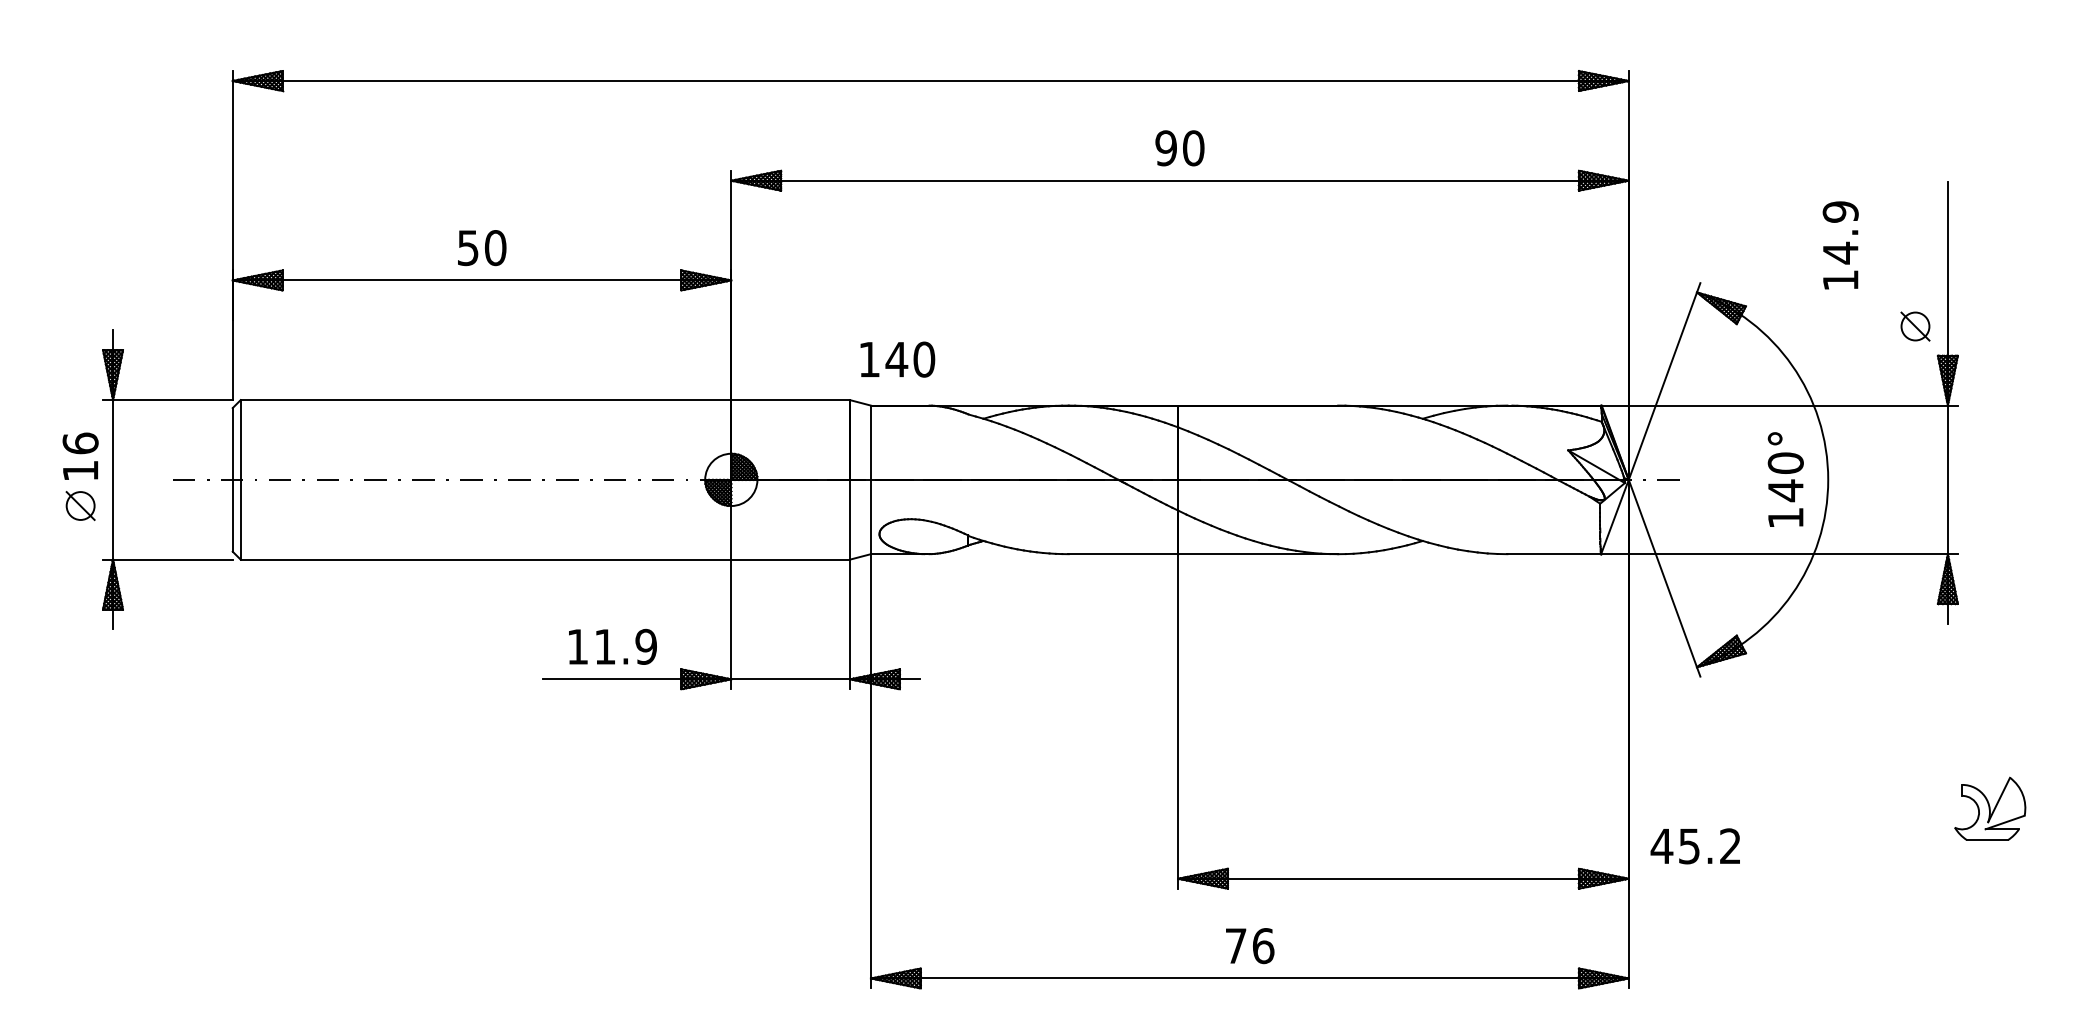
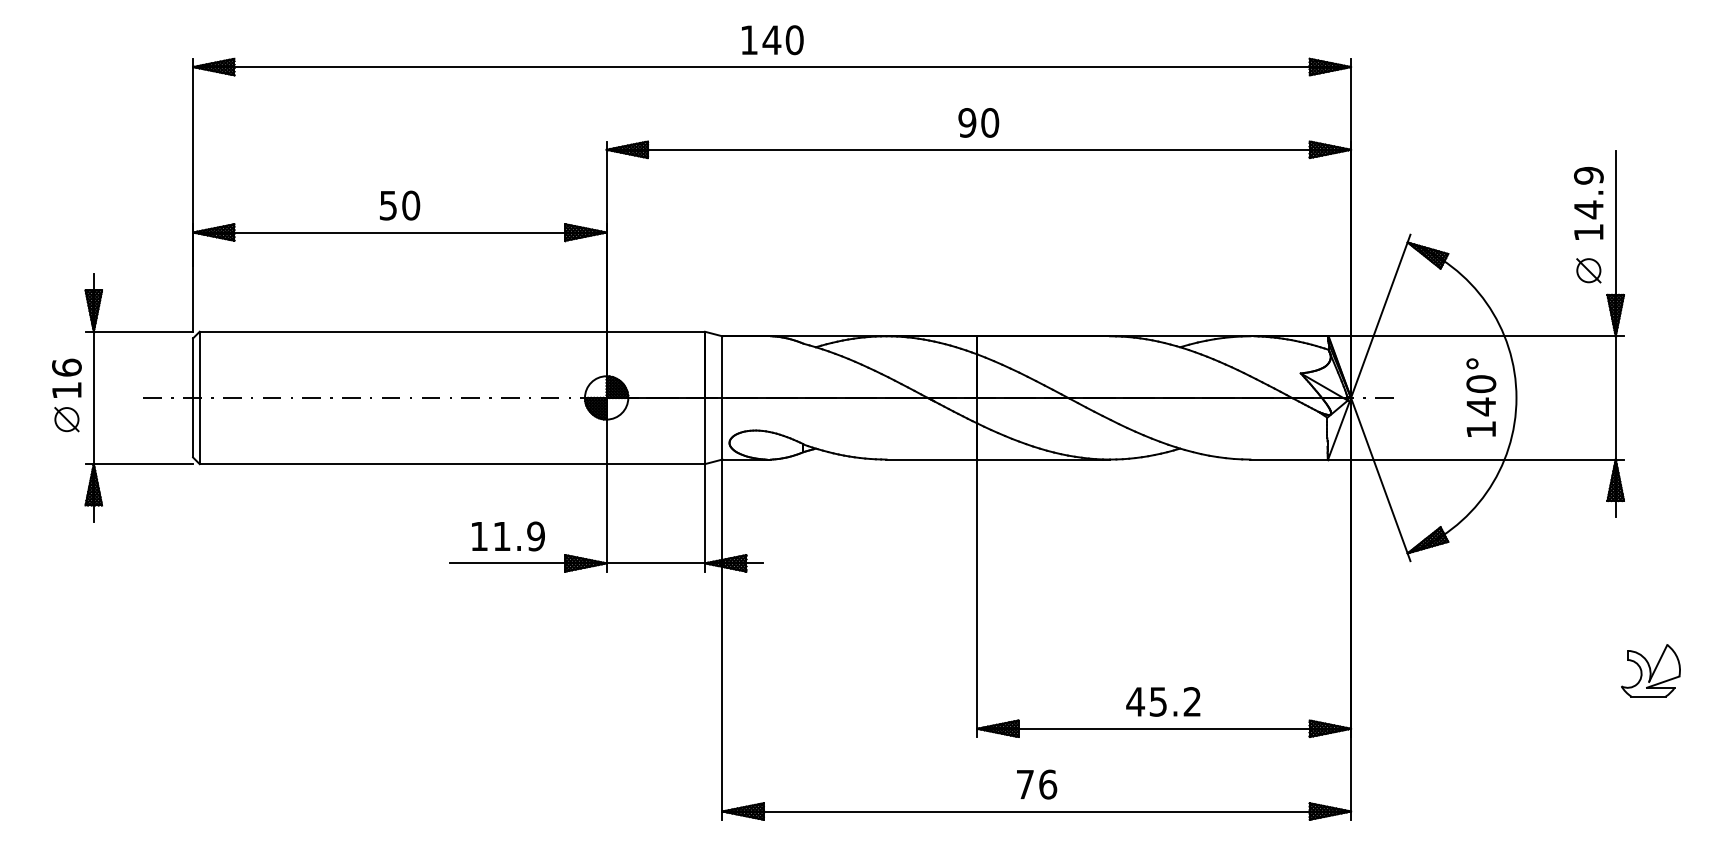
text: (1840, 245) -> (1588, 203), moved
text: (897, 360) -> (772, 40), moved
text: (1695, 845) -> (1163, 701), moved

